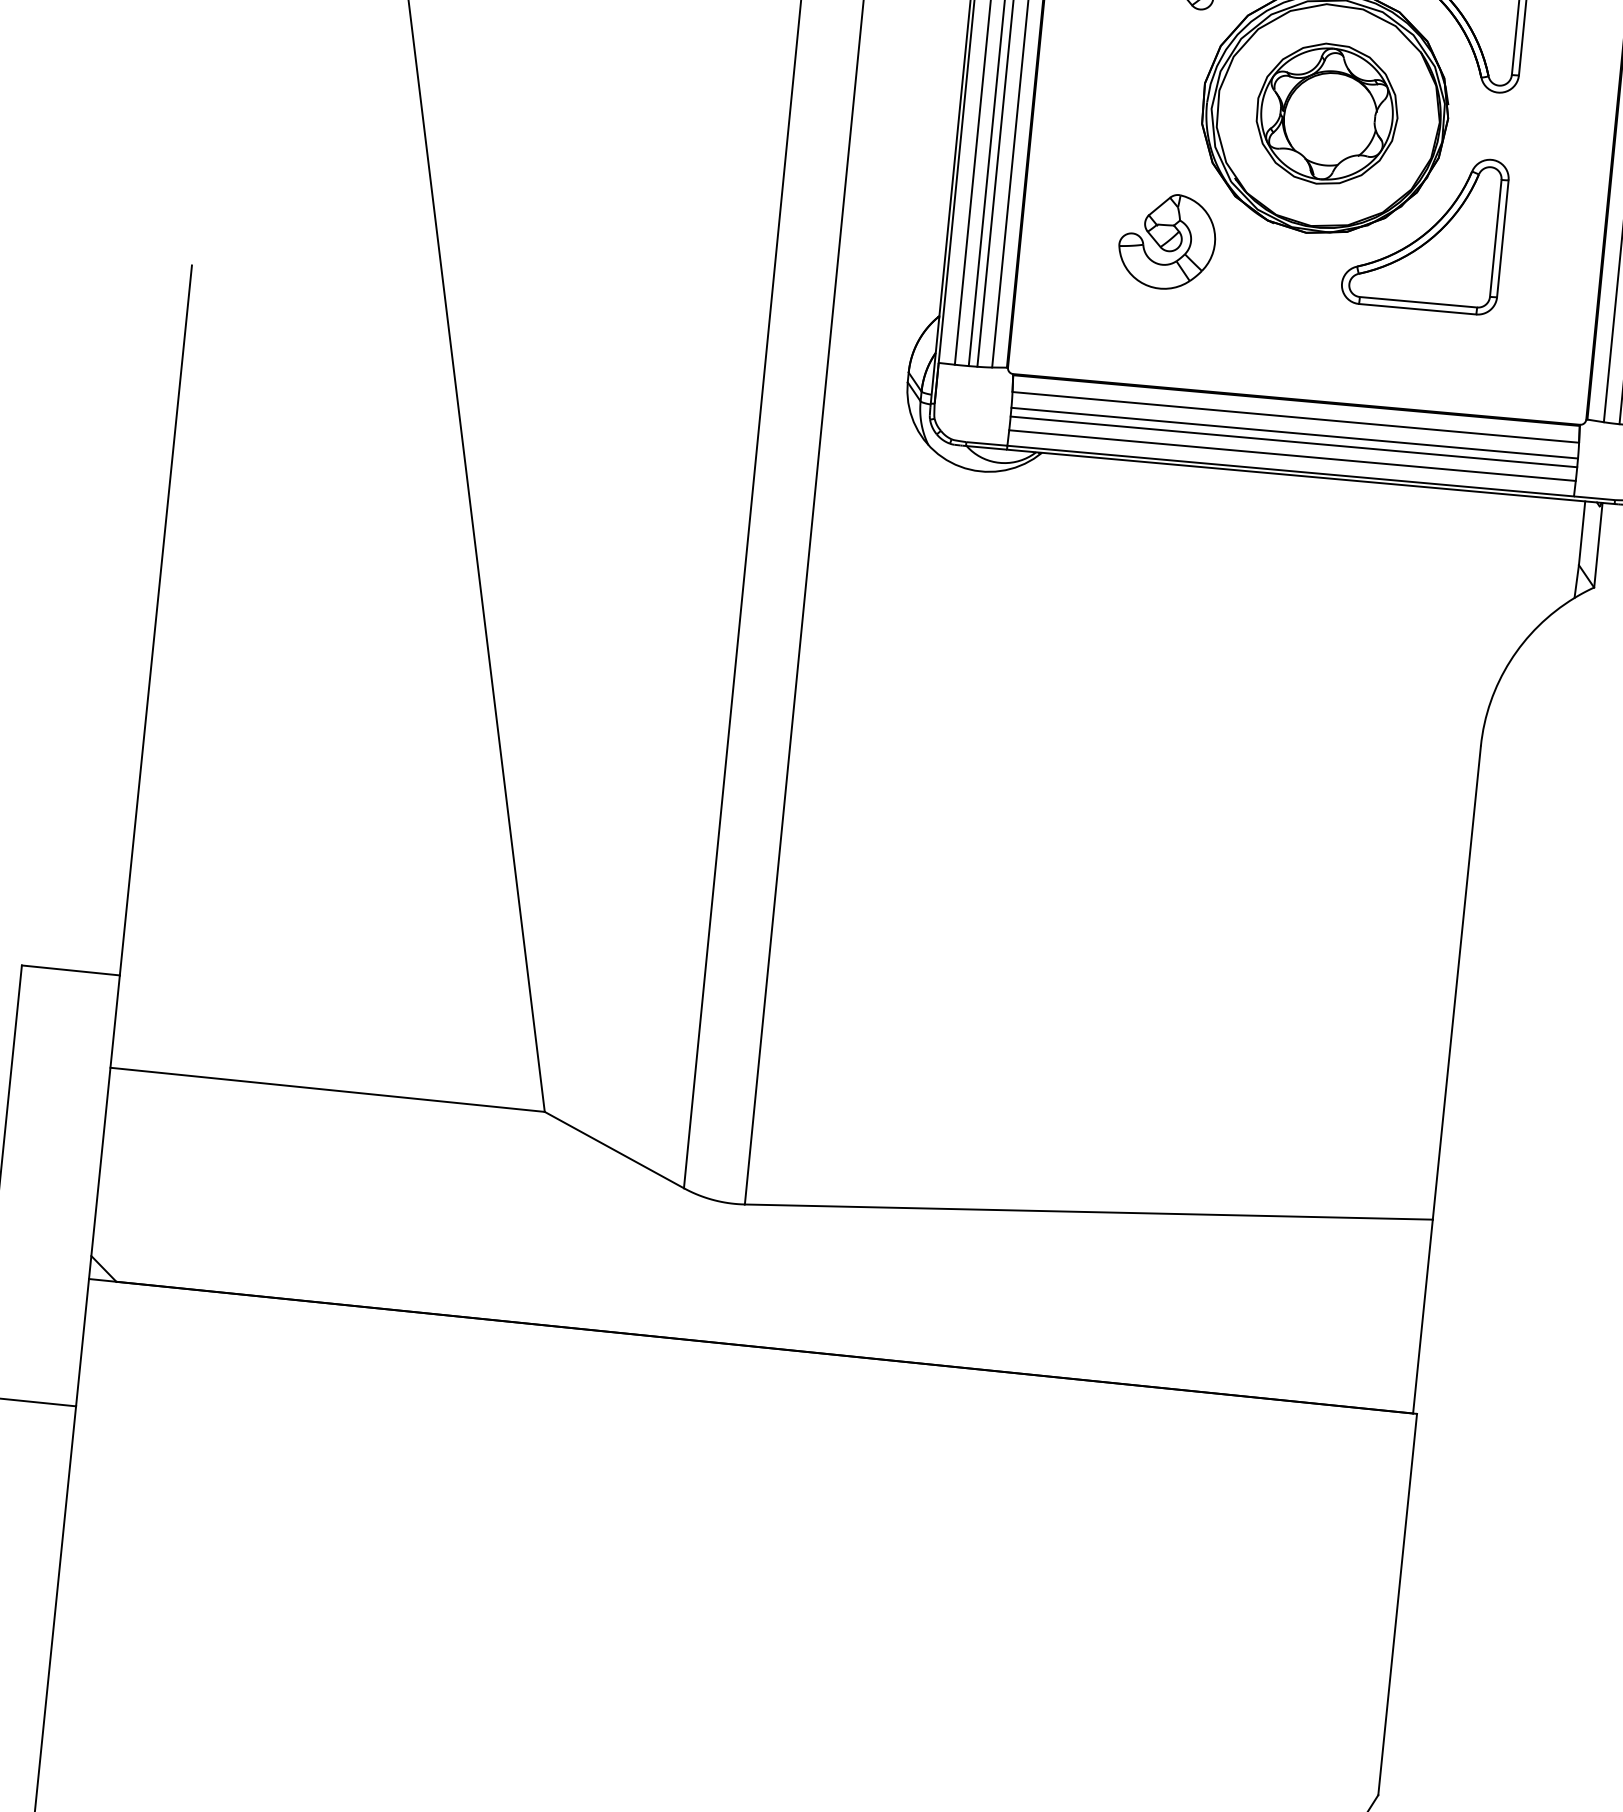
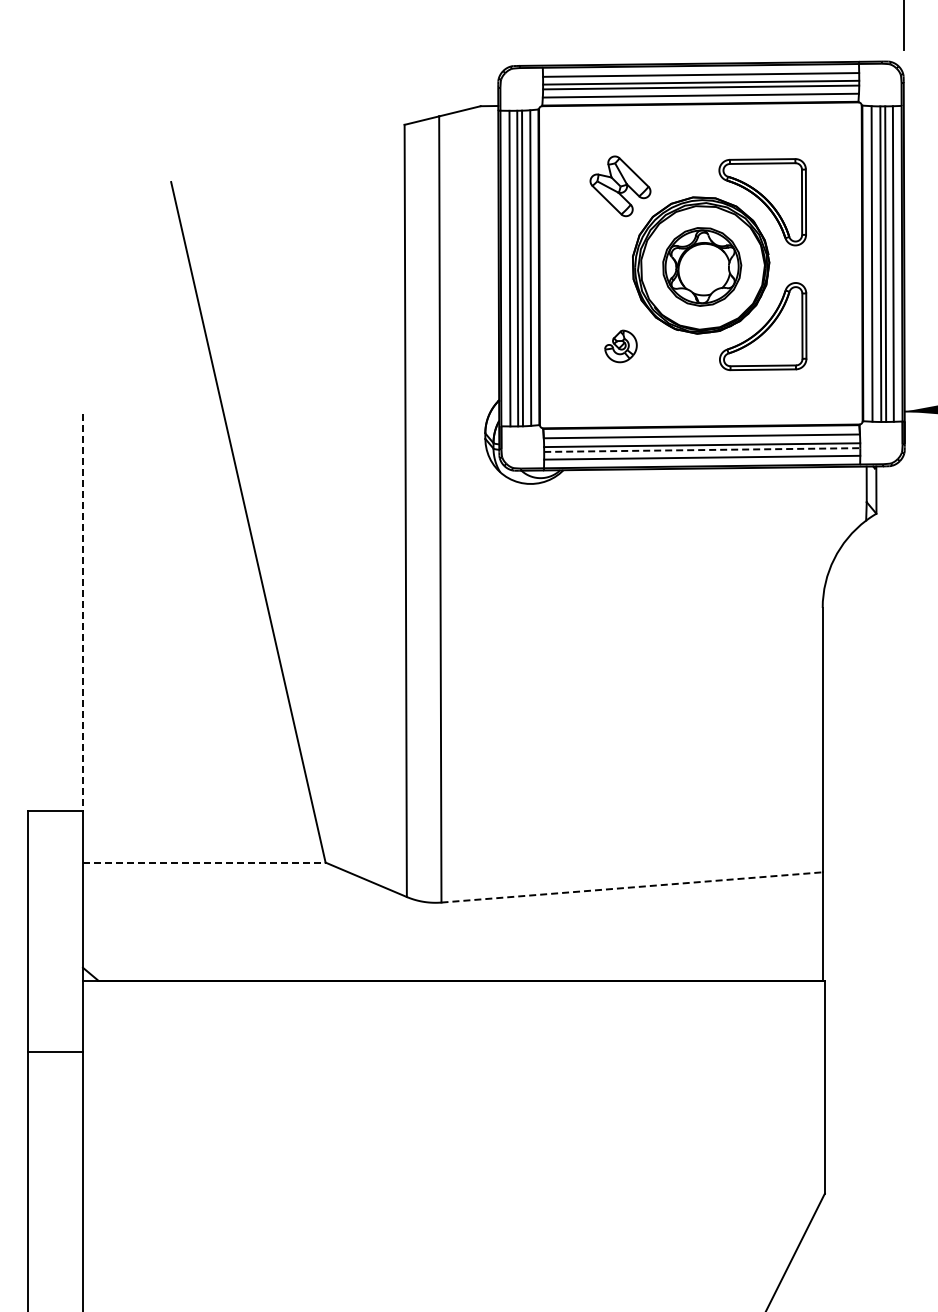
part: (1166, 241) -> (620, 346), size x0.6
line: (1294, 442) -> (702, 450), solid -> dashed
line: (154, 621) -> (82, 613), solid -> dashed
line: (327, 1089) -> (204, 862), solid -> dashed
line: (1089, 1212) -> (632, 887), solid -> dashed

